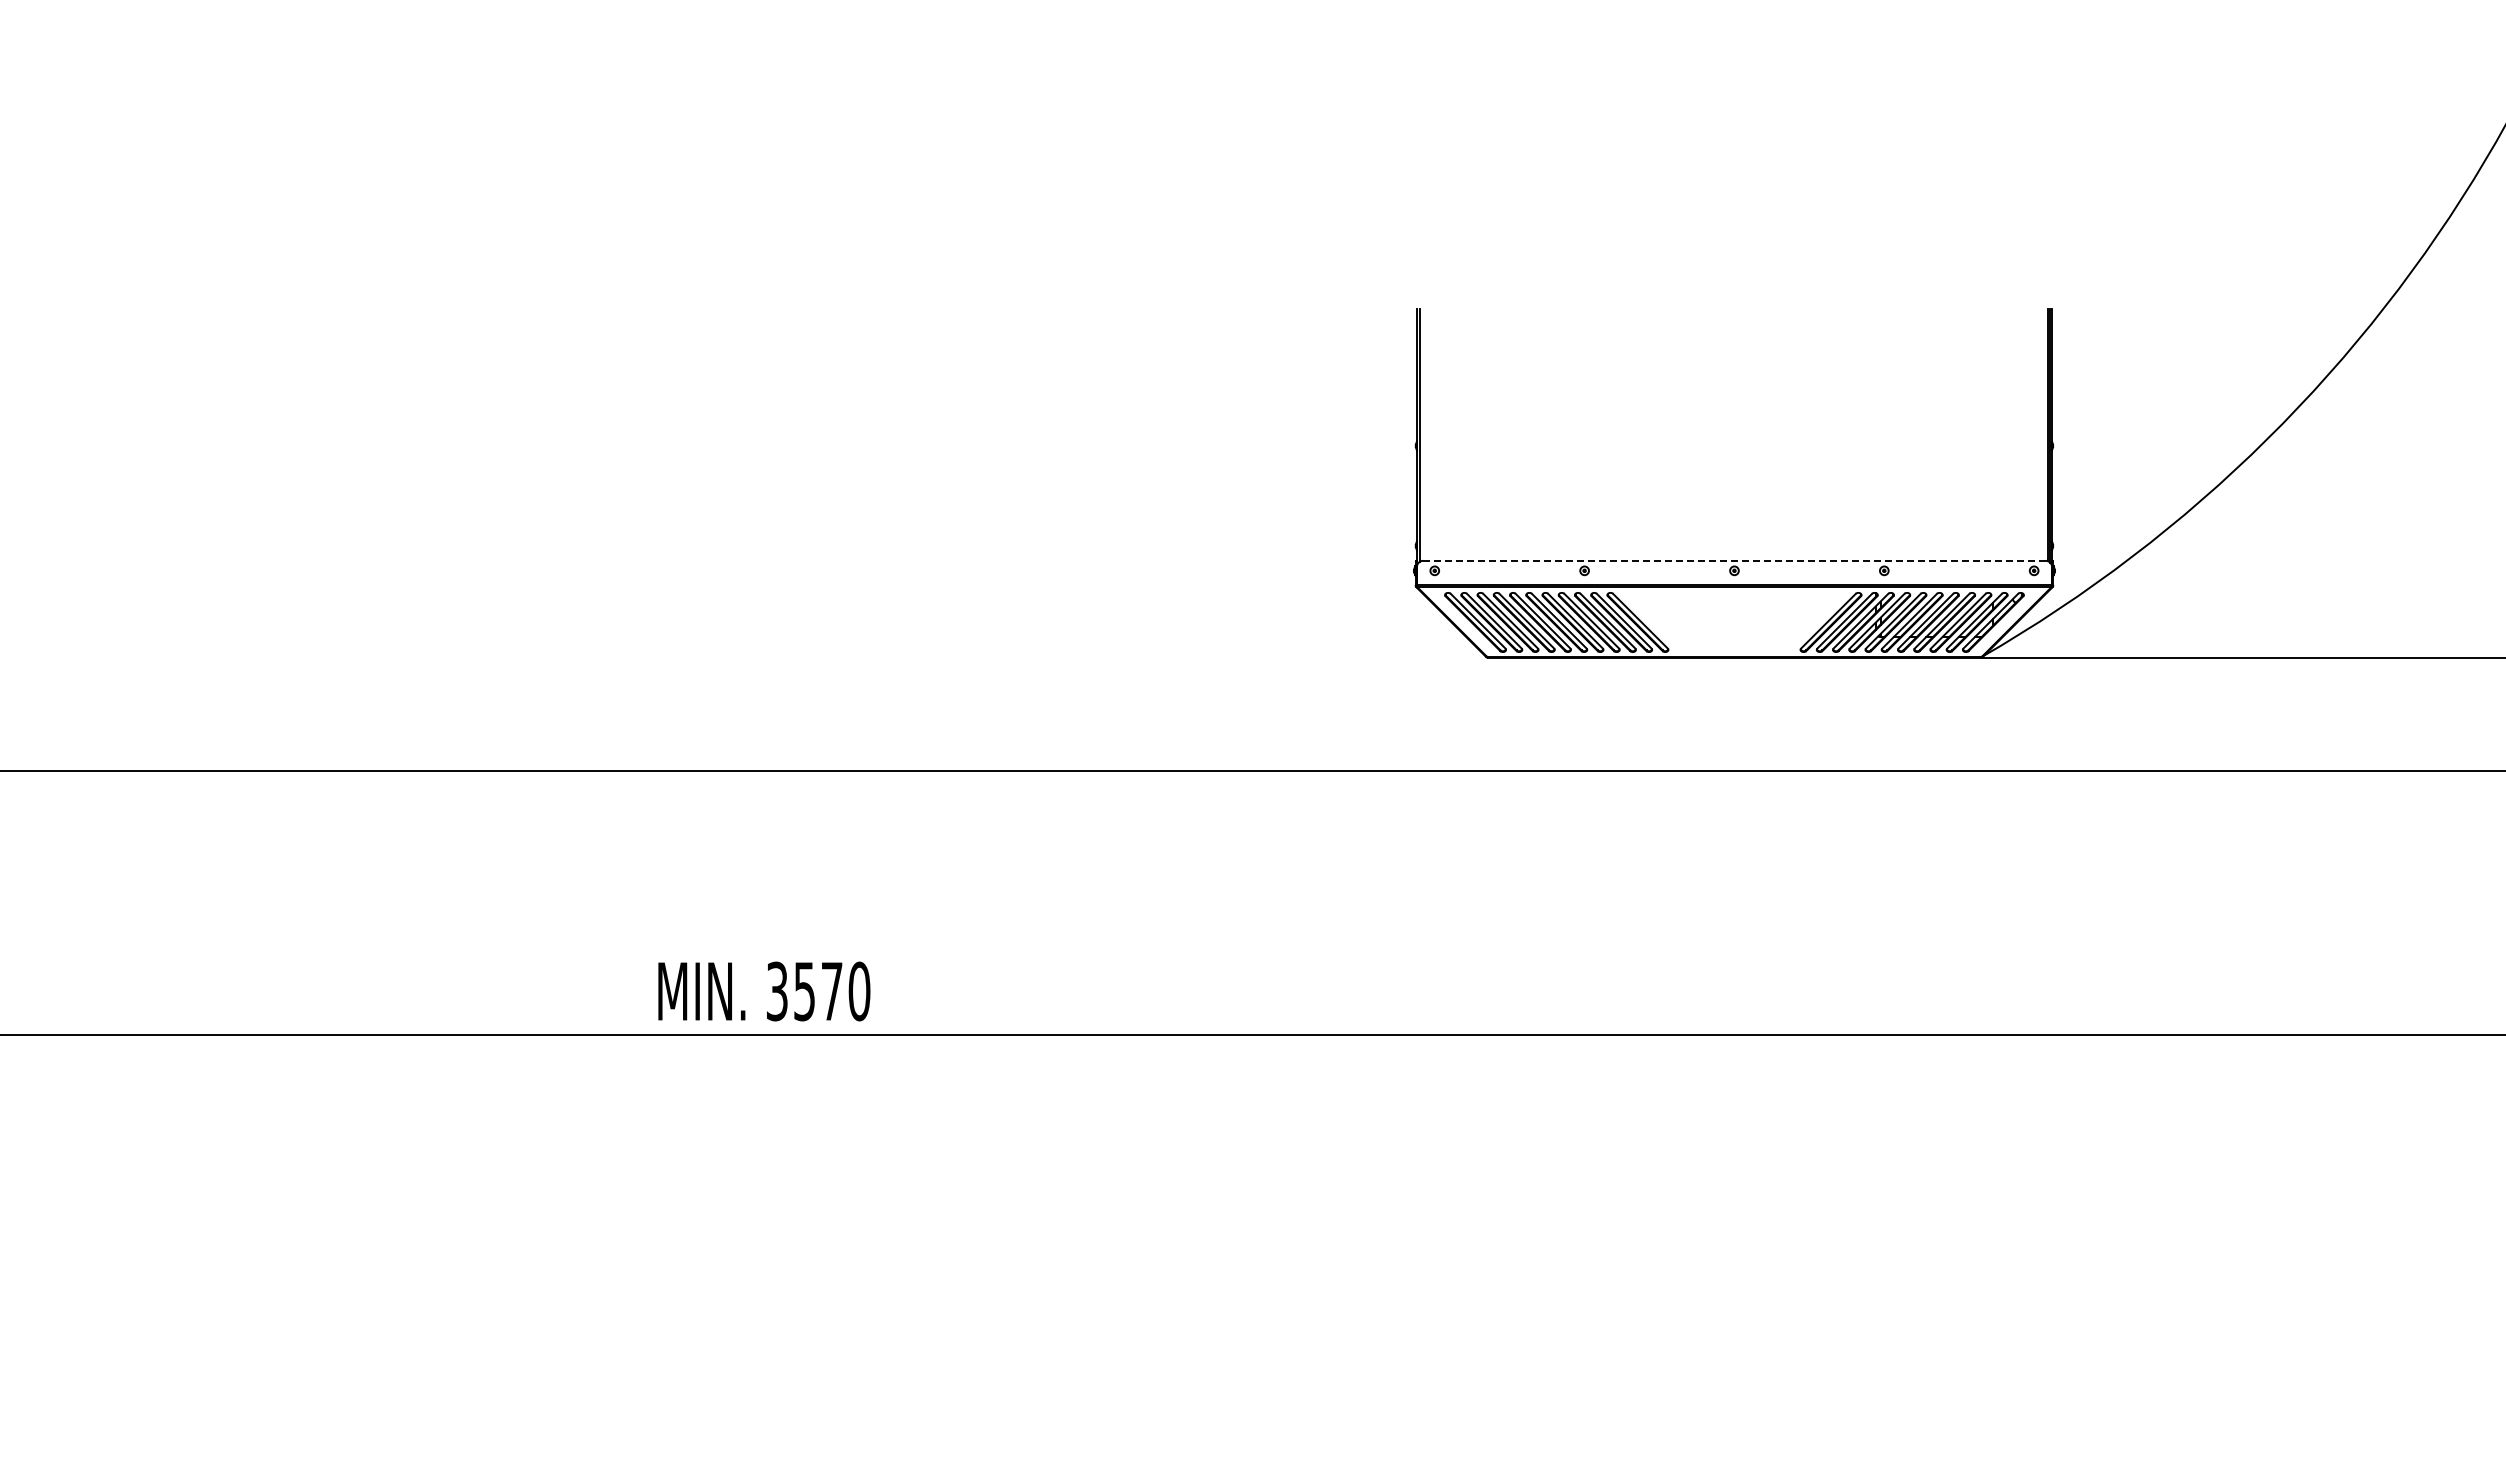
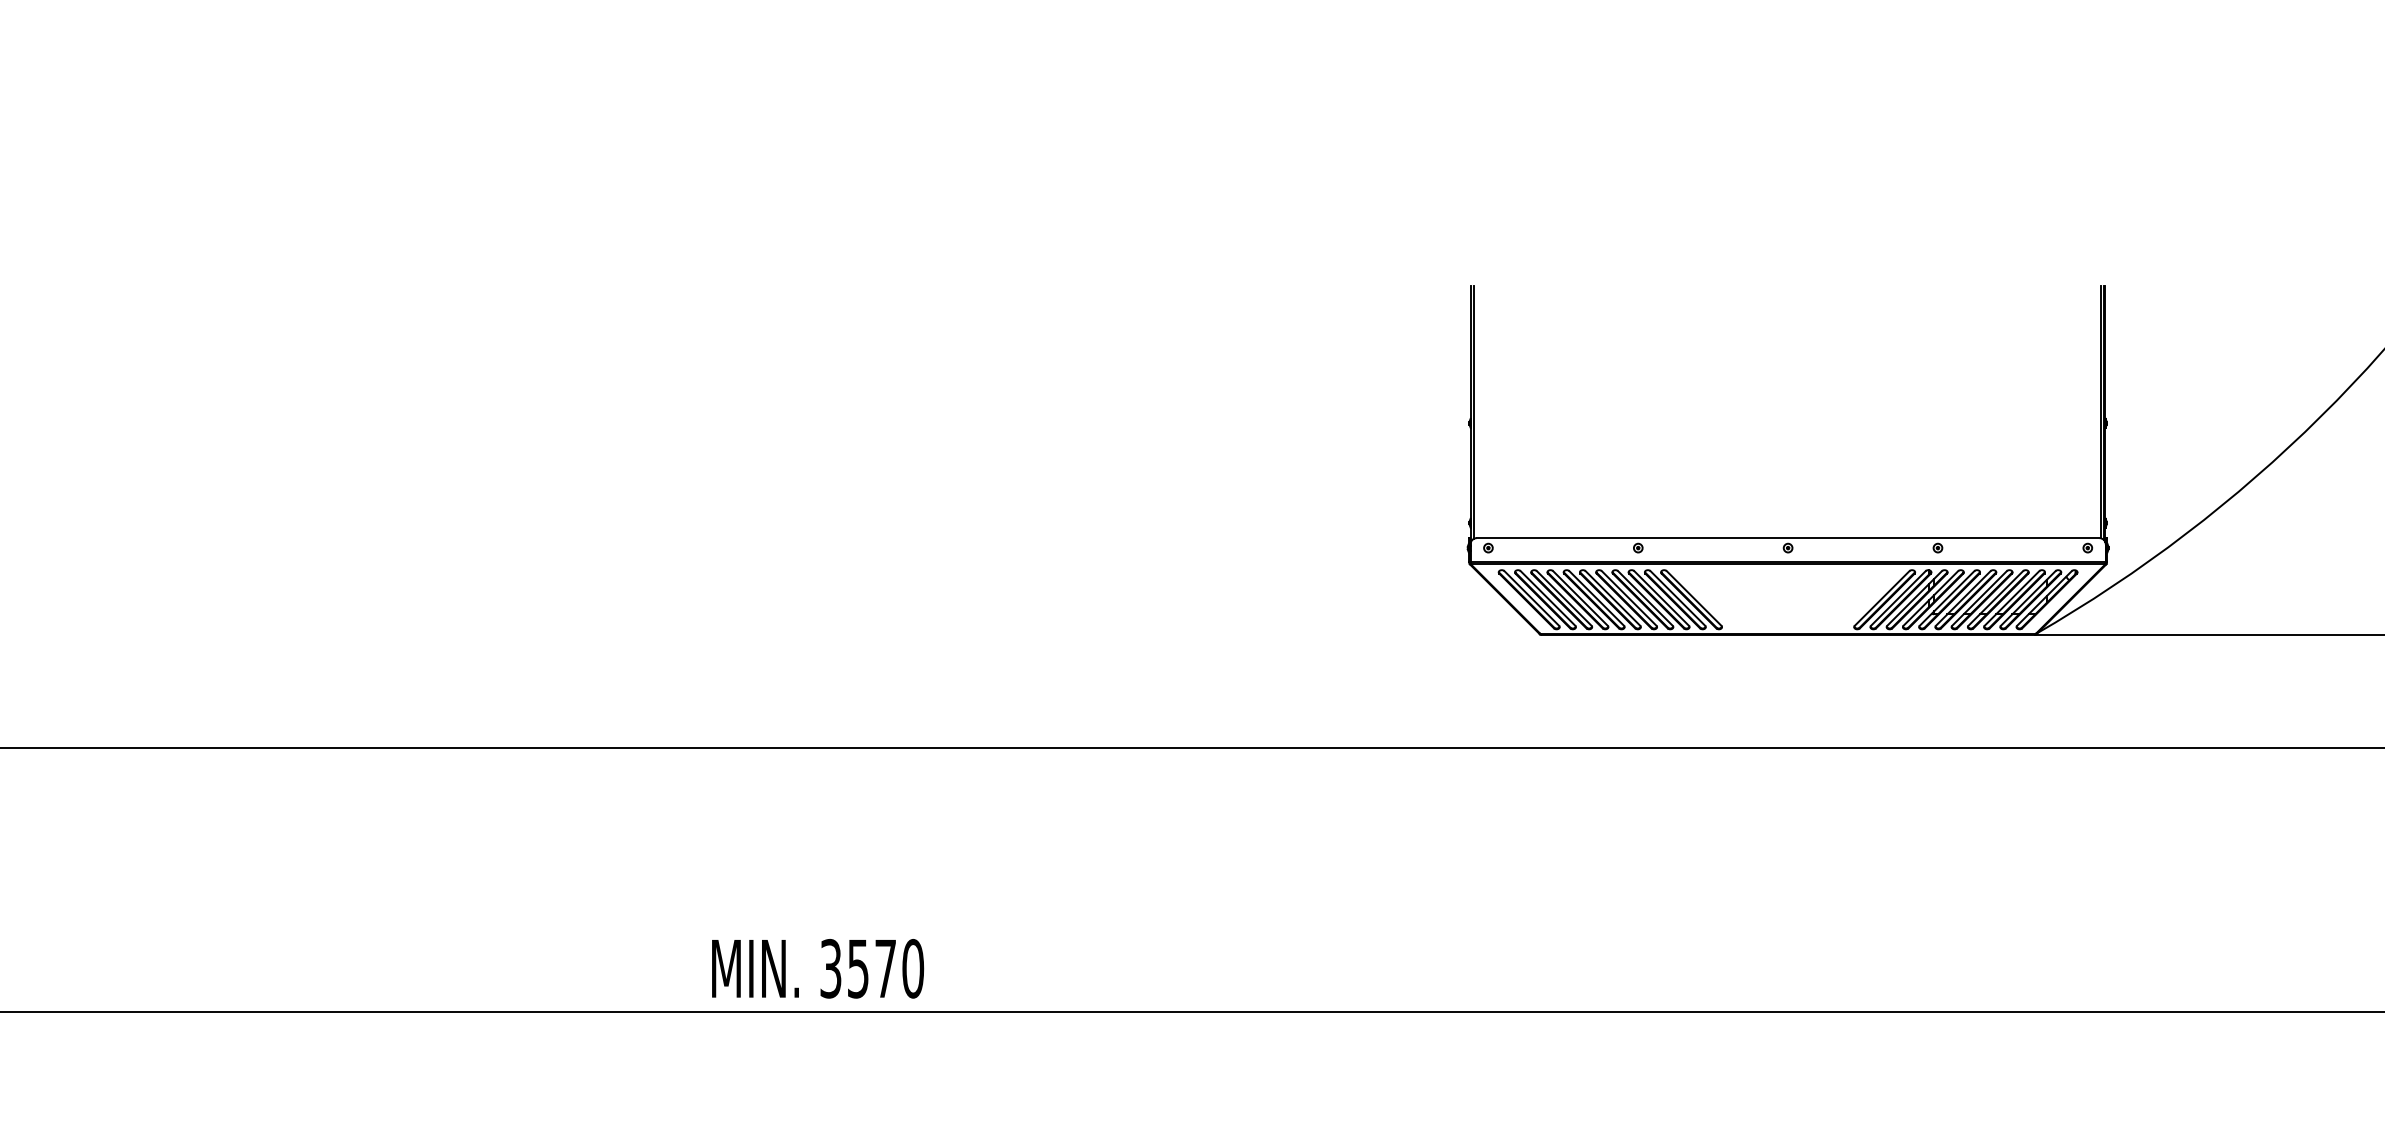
line: (1733, 560) -> (1787, 537), dashed -> solid

